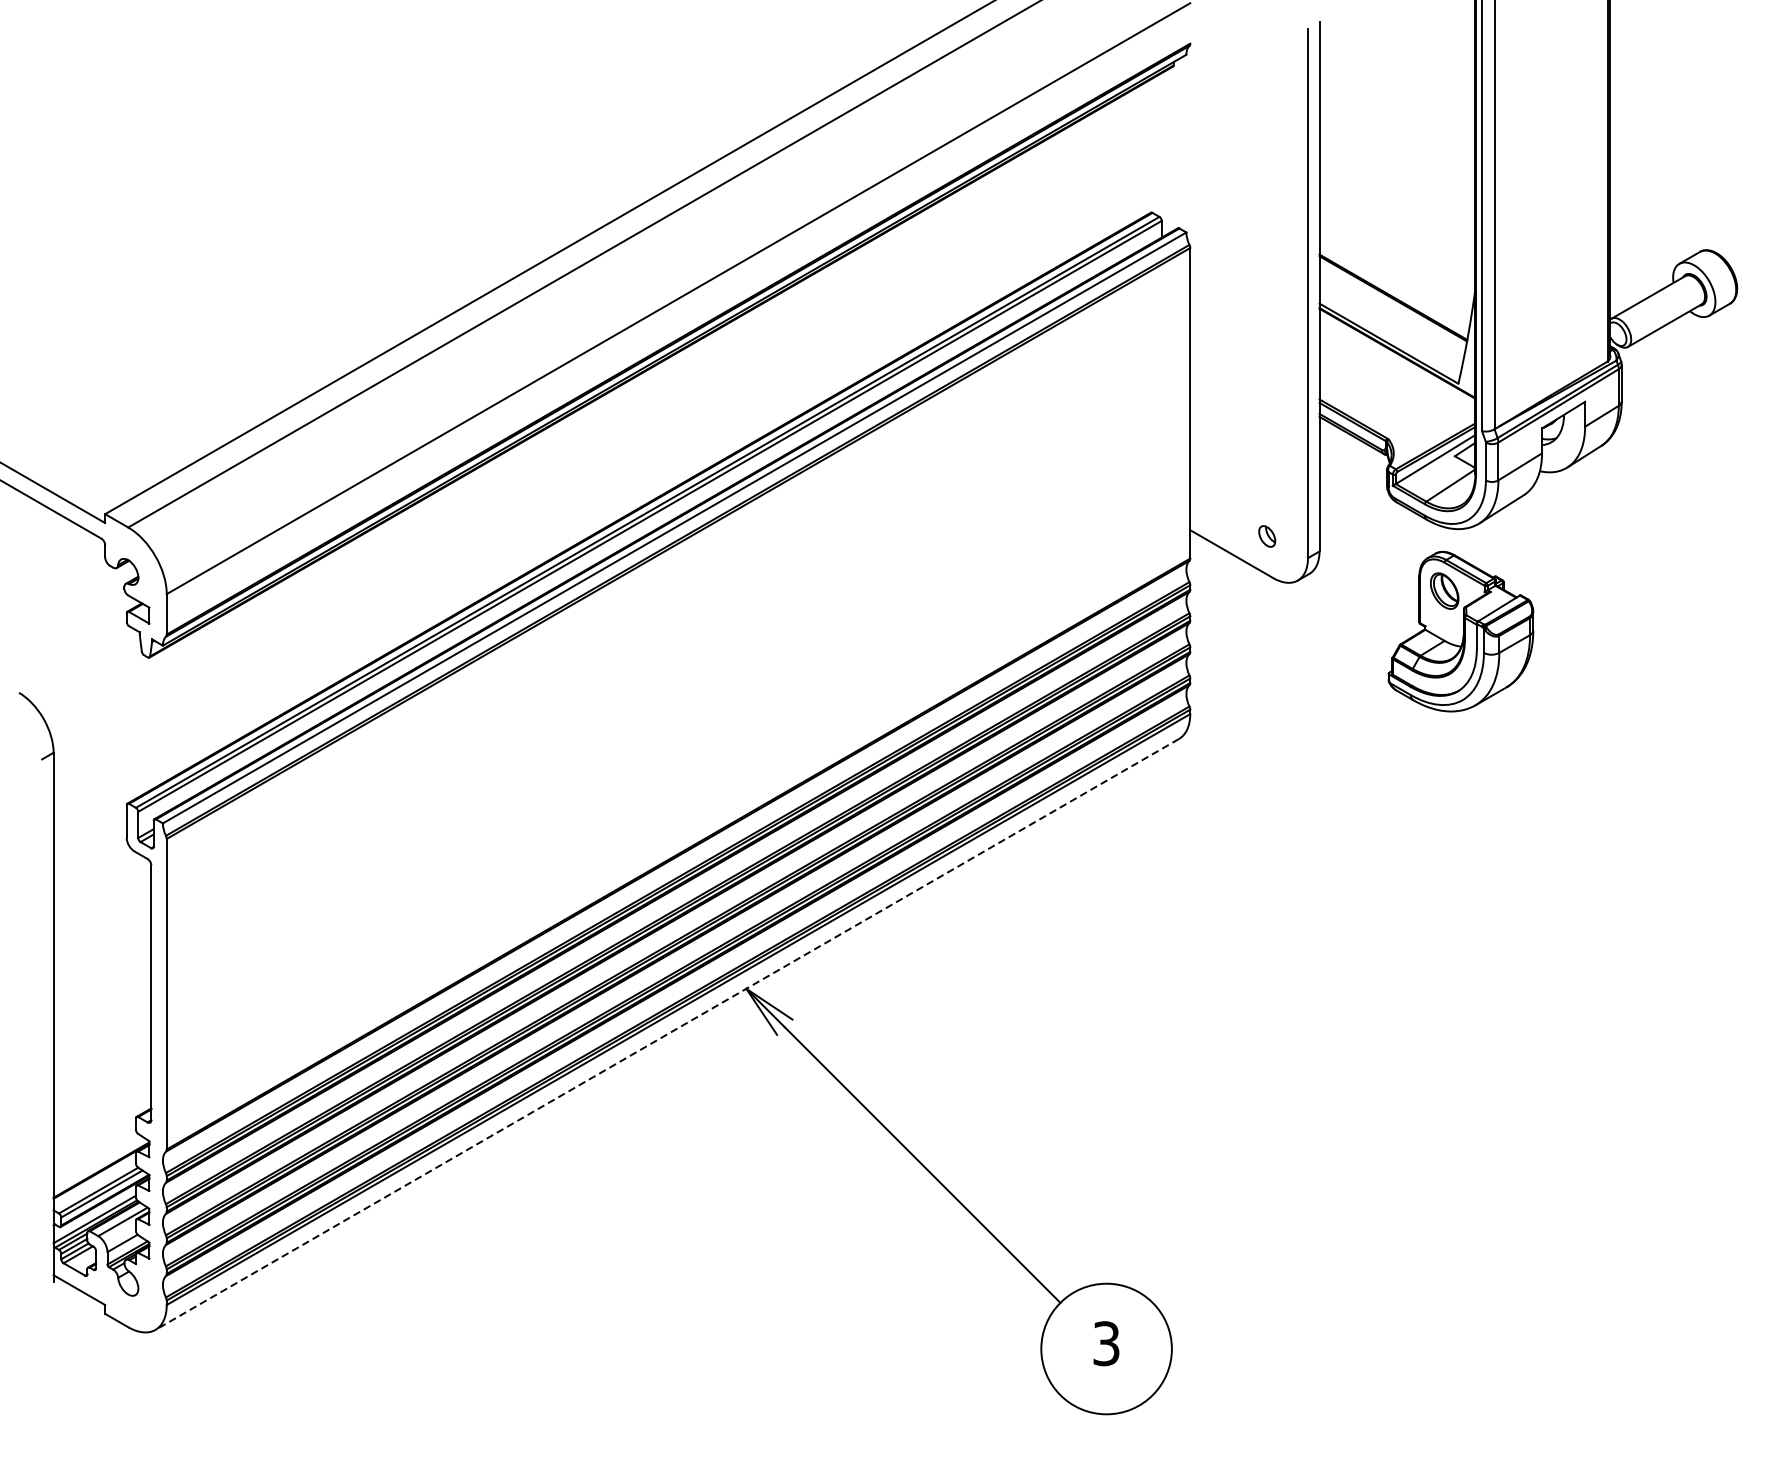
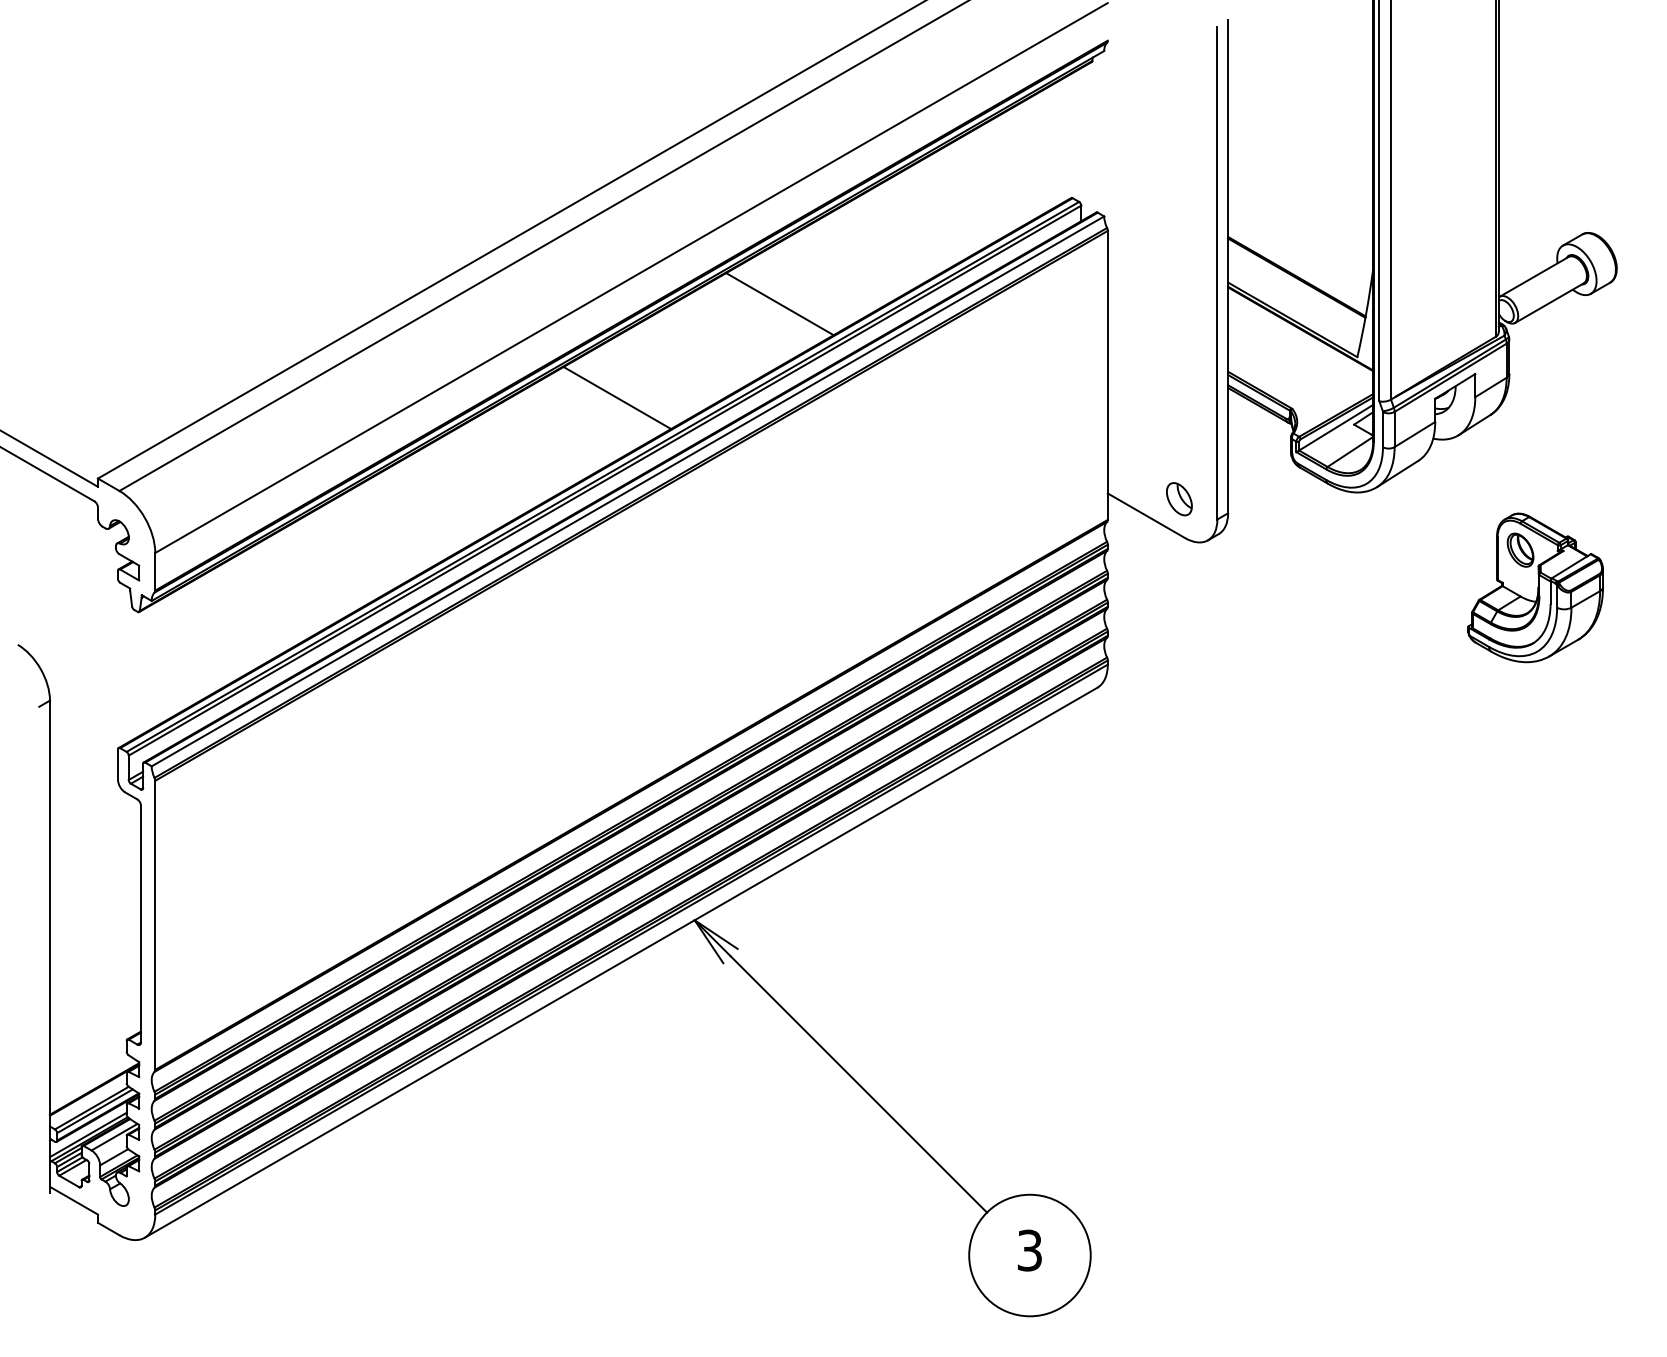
line: (837, 327) -> (779, 304), added
line: (663, 427) -> (617, 397), added
part: (1267, 536) -> (1179, 499), size x1.67
part: (1460, 631) -> (1535, 587), moved
line: (667, 1034) -> (621, 962), dashed -> solid

